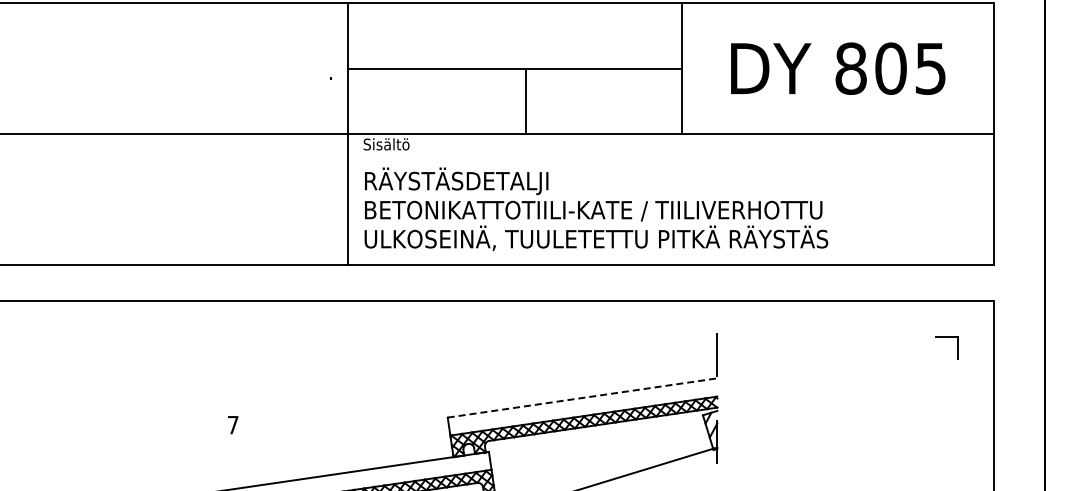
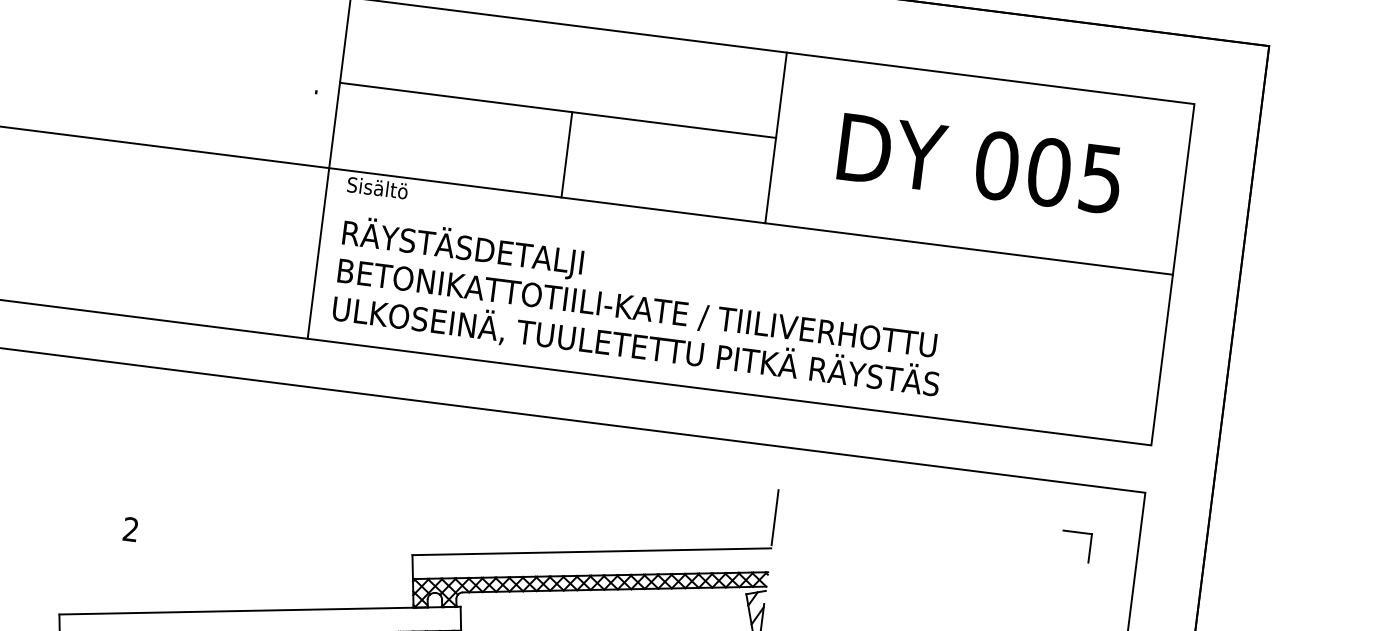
text: (850, 68) -> (996, 165), 805 -> 005
line: (583, 397) -> (593, 551), dashed -> solid
text: (232, 424) -> (130, 528), 7 -> 2

